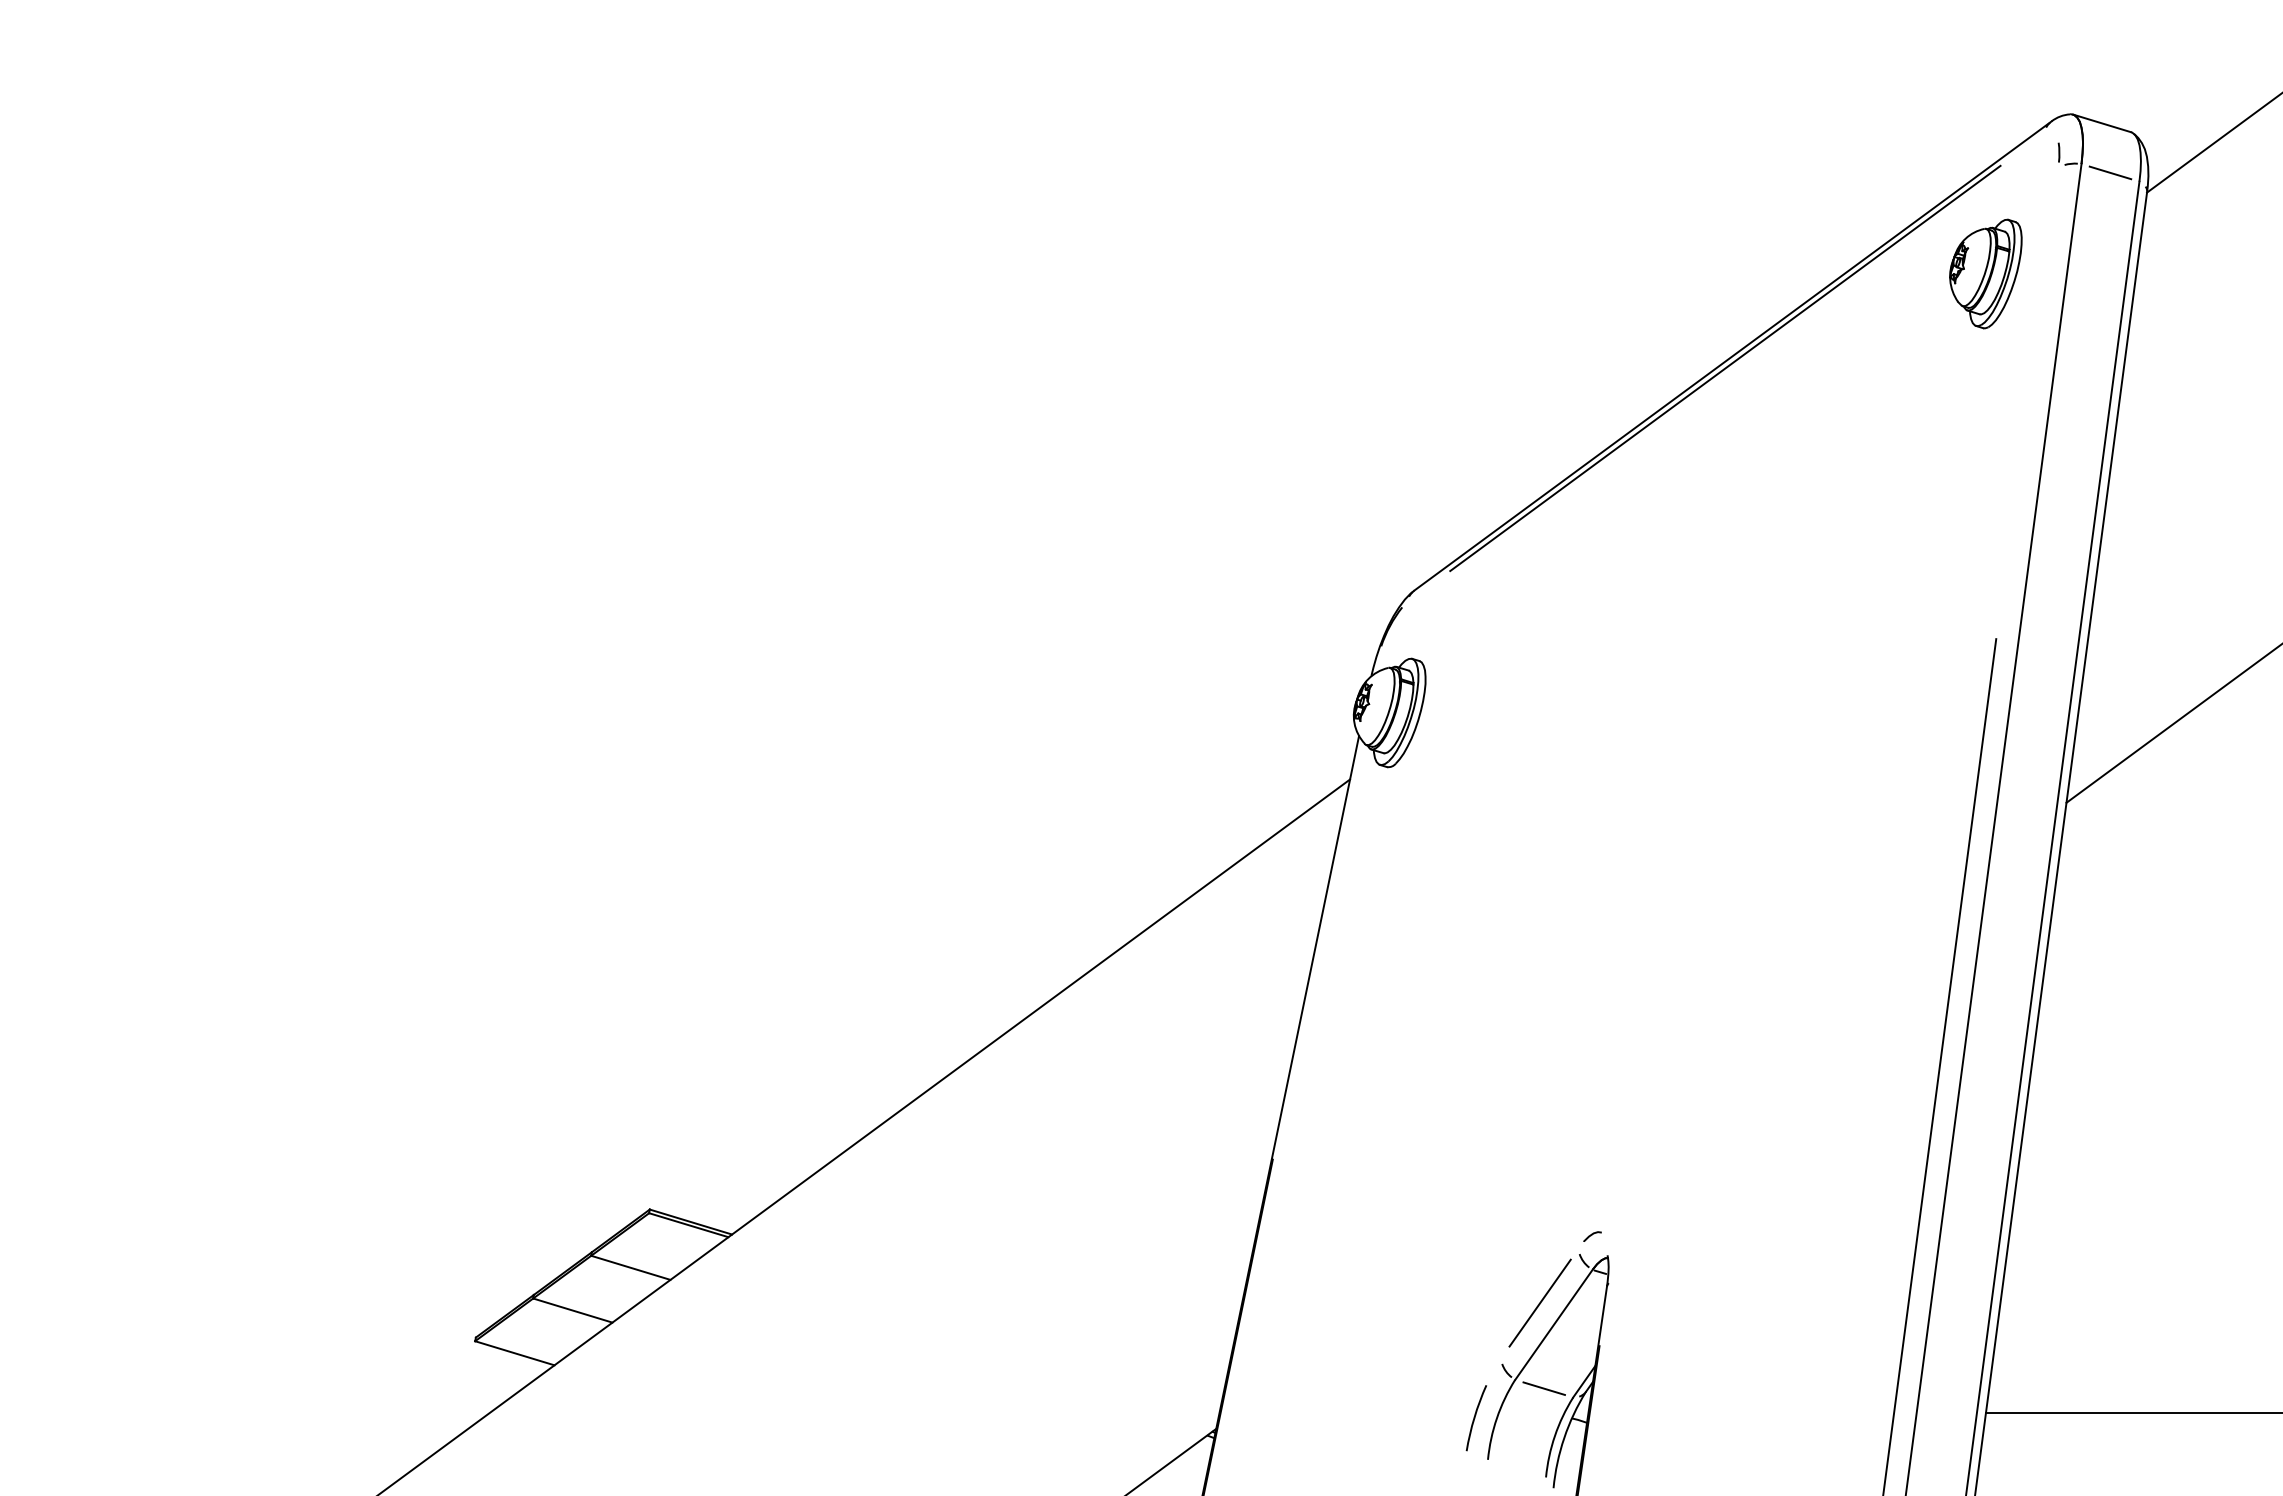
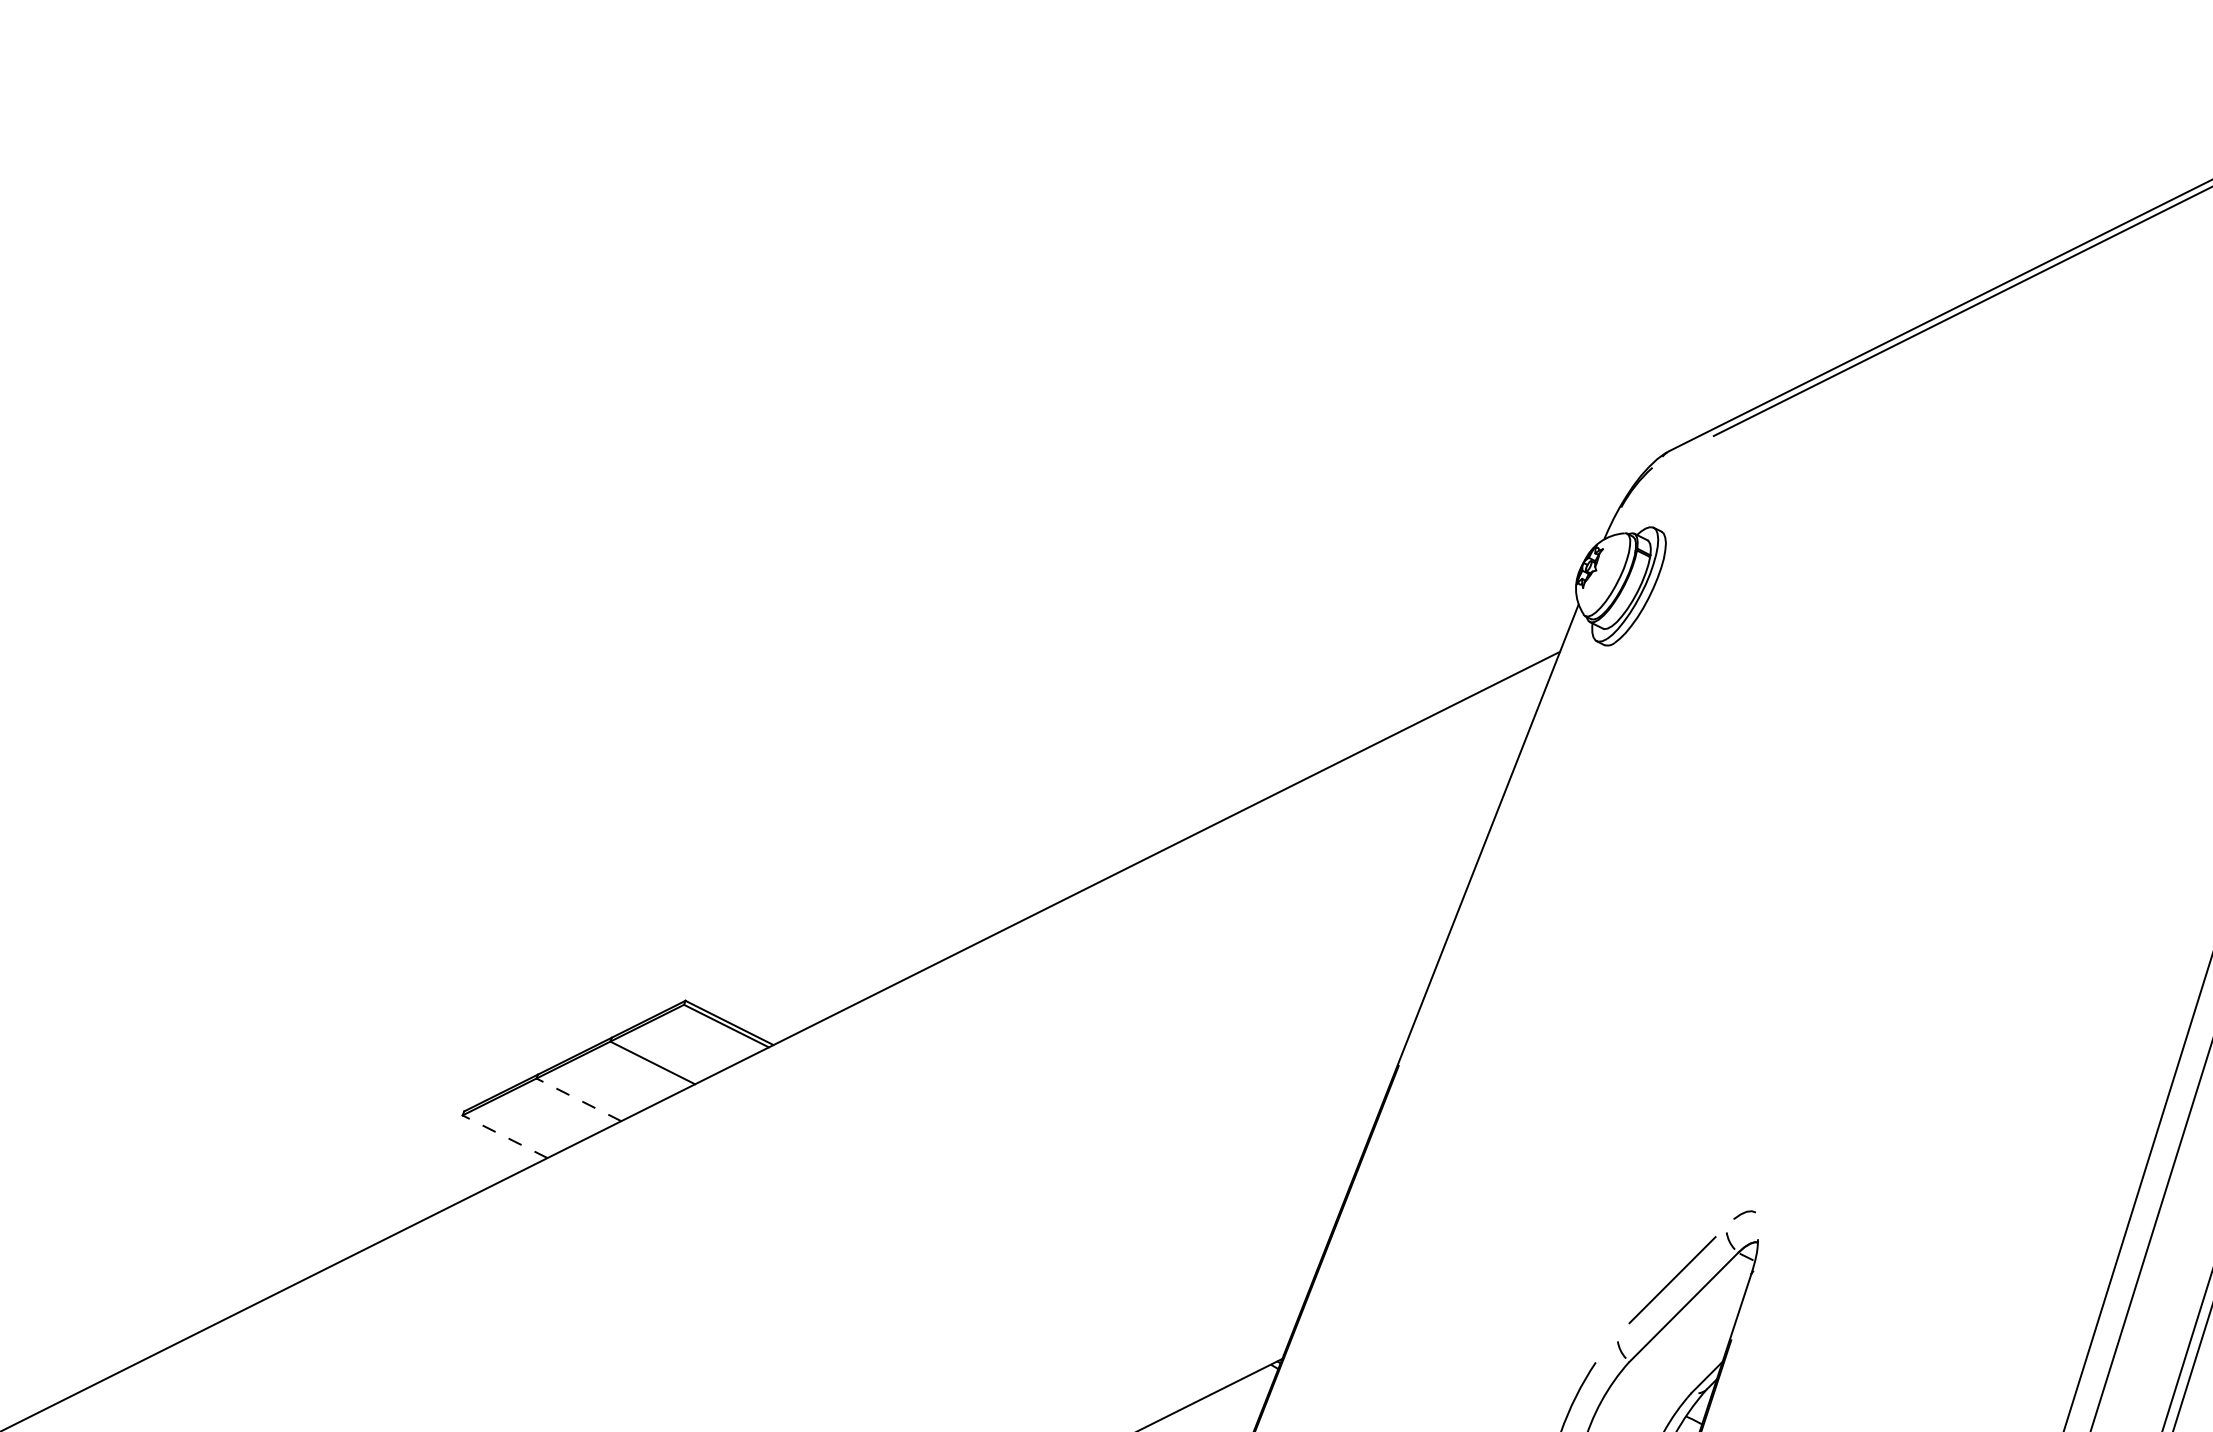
line: (572, 1310) -> (578, 1099), solid -> dashed
line: (514, 1353) -> (504, 1136), solid -> dashed
line: (1543, 1388) -> (1659, 1377), removed

